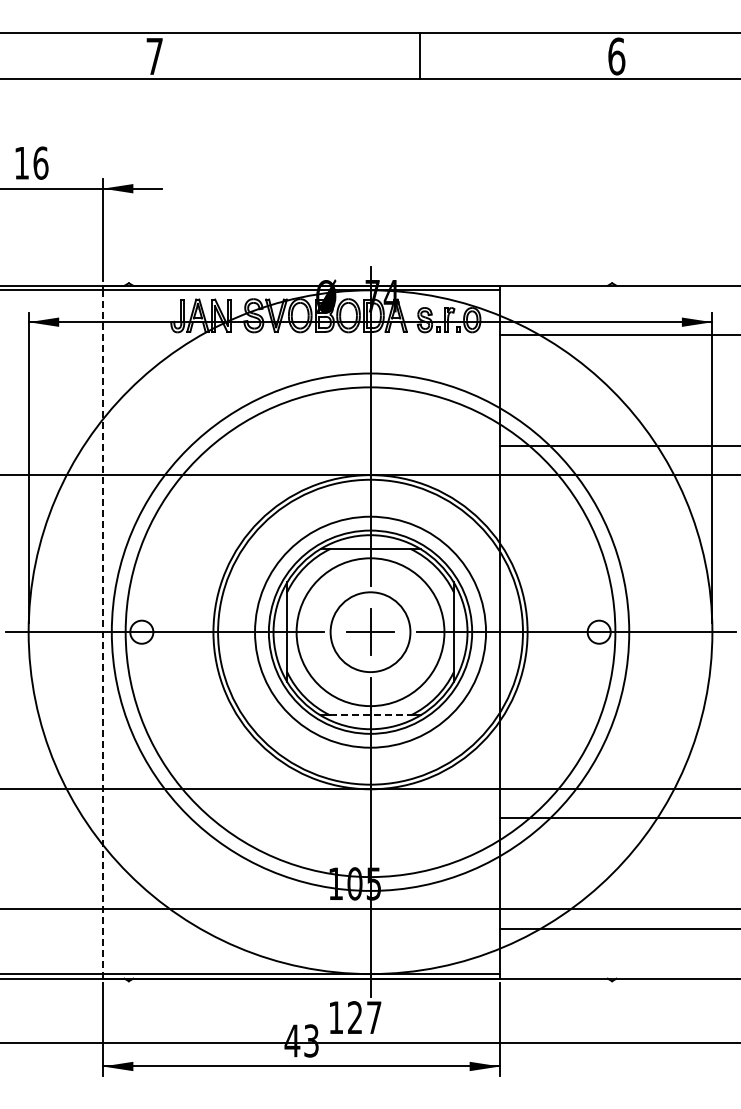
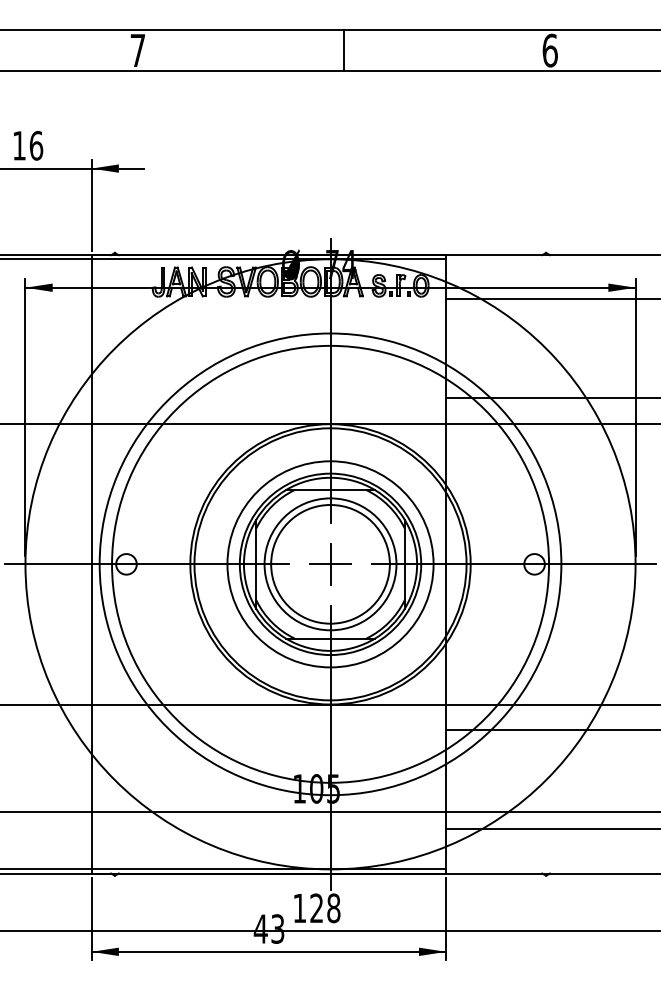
line: (420, 56) -> (344, 50), moved
circle: (370, 631) -> (330, 563), size x1.67
line: (102, 632) -> (91, 564), dashed -> solid
line: (371, 715) -> (331, 638), dashed -> solid
text: (373, 1017) -> (333, 908), 127 -> 128

